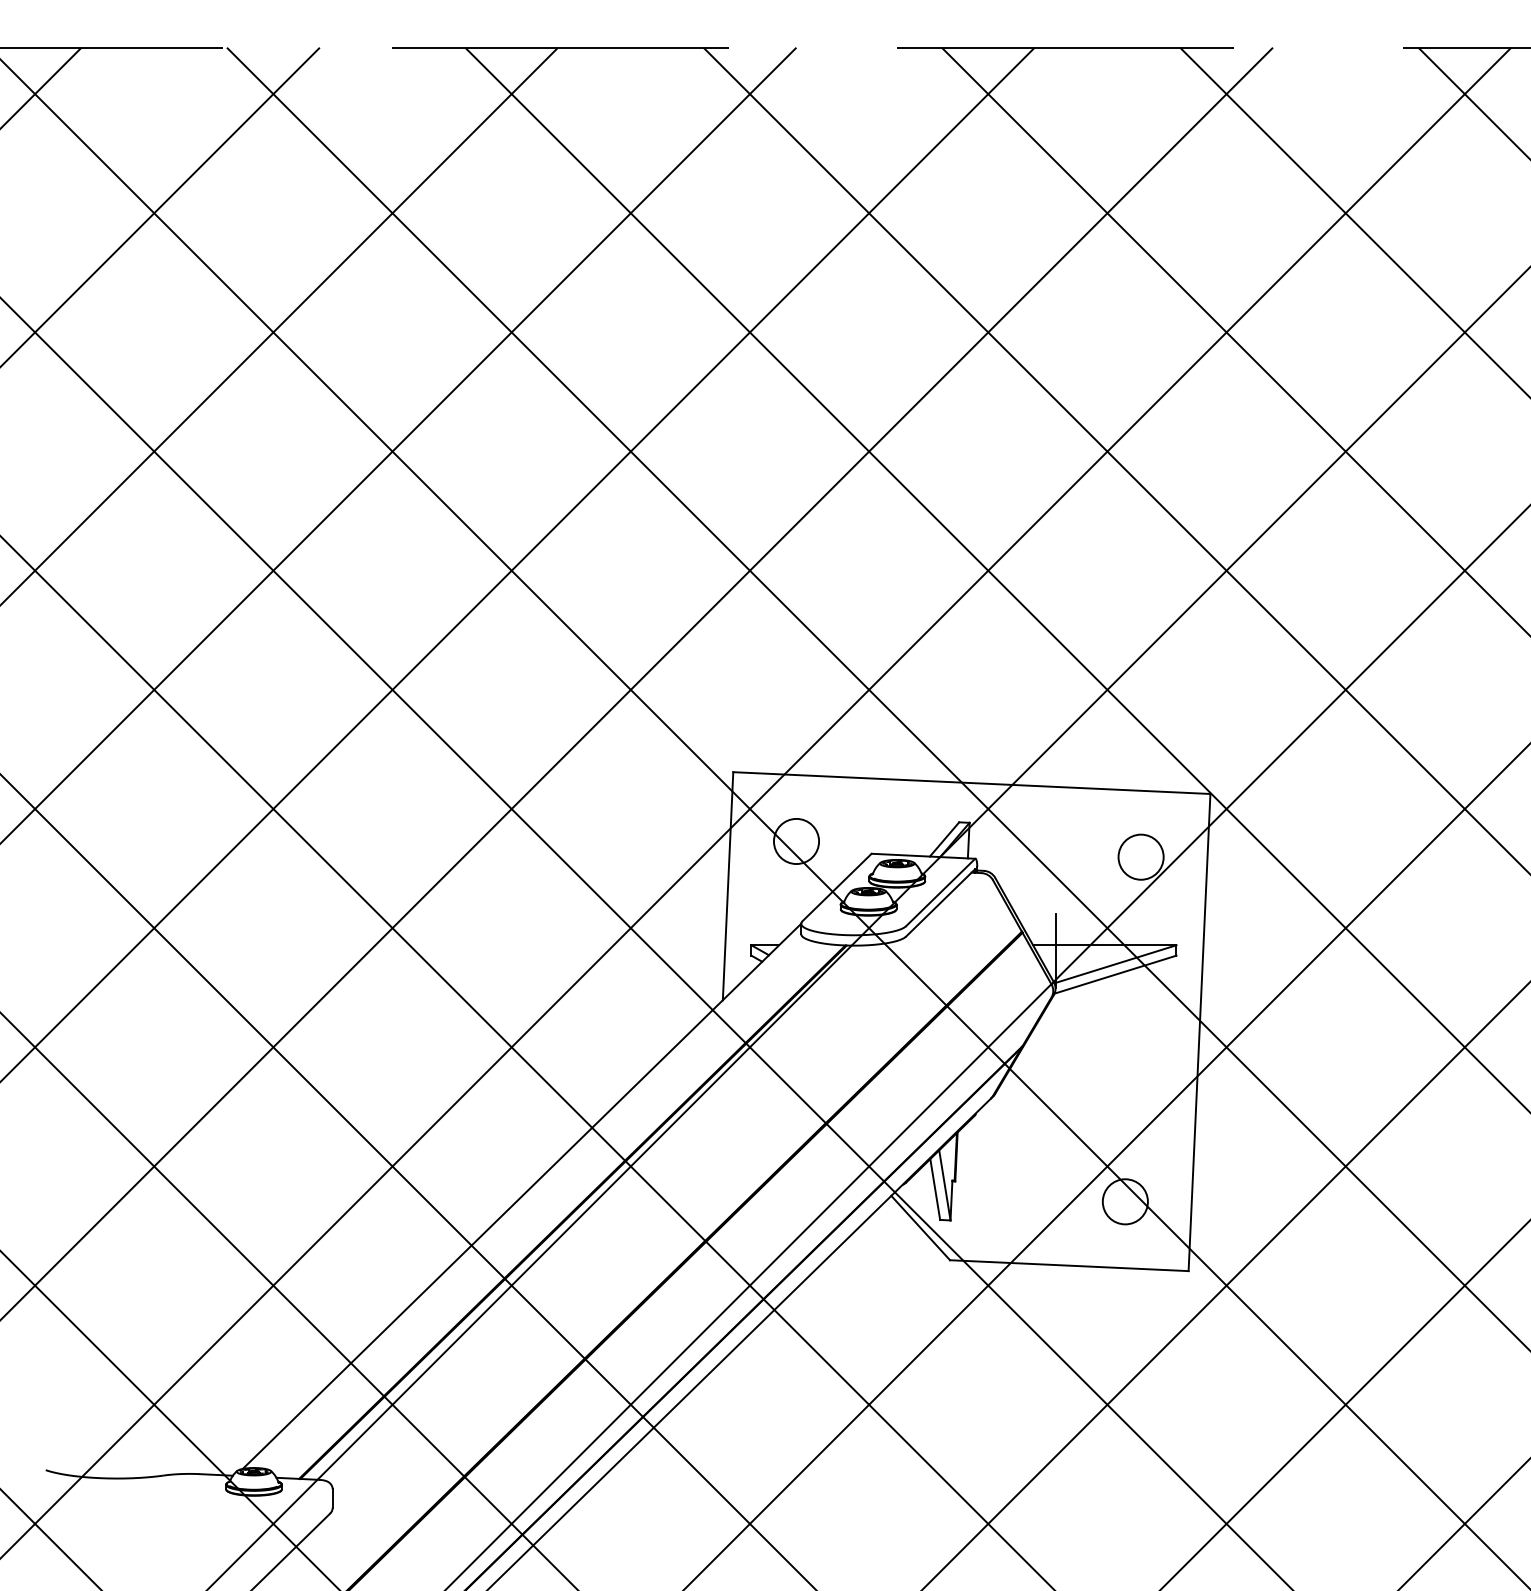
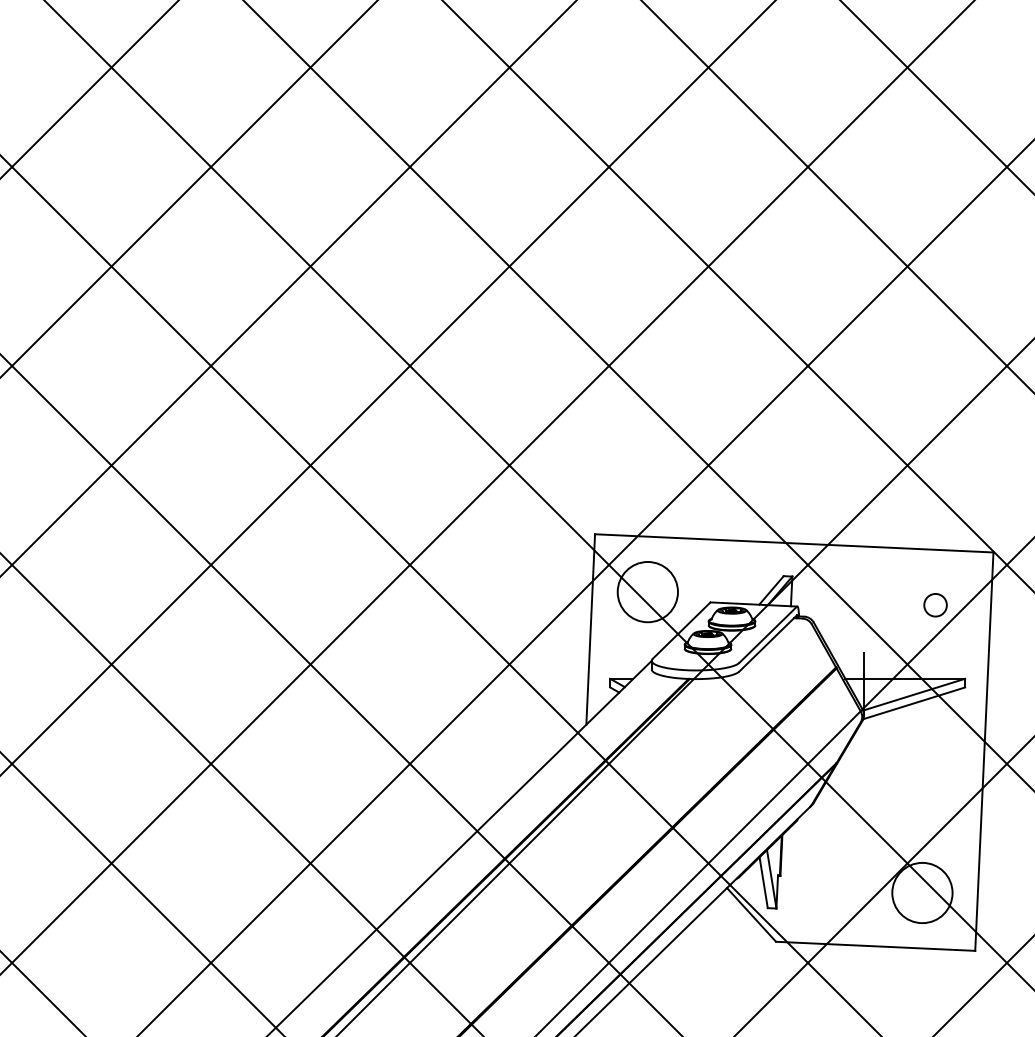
circle: (796, 841) -> (647, 592), size x1.6
circle: (1140, 856) -> (935, 604), size x0.6
circle: (1124, 1201) -> (921, 892), size x1.6

